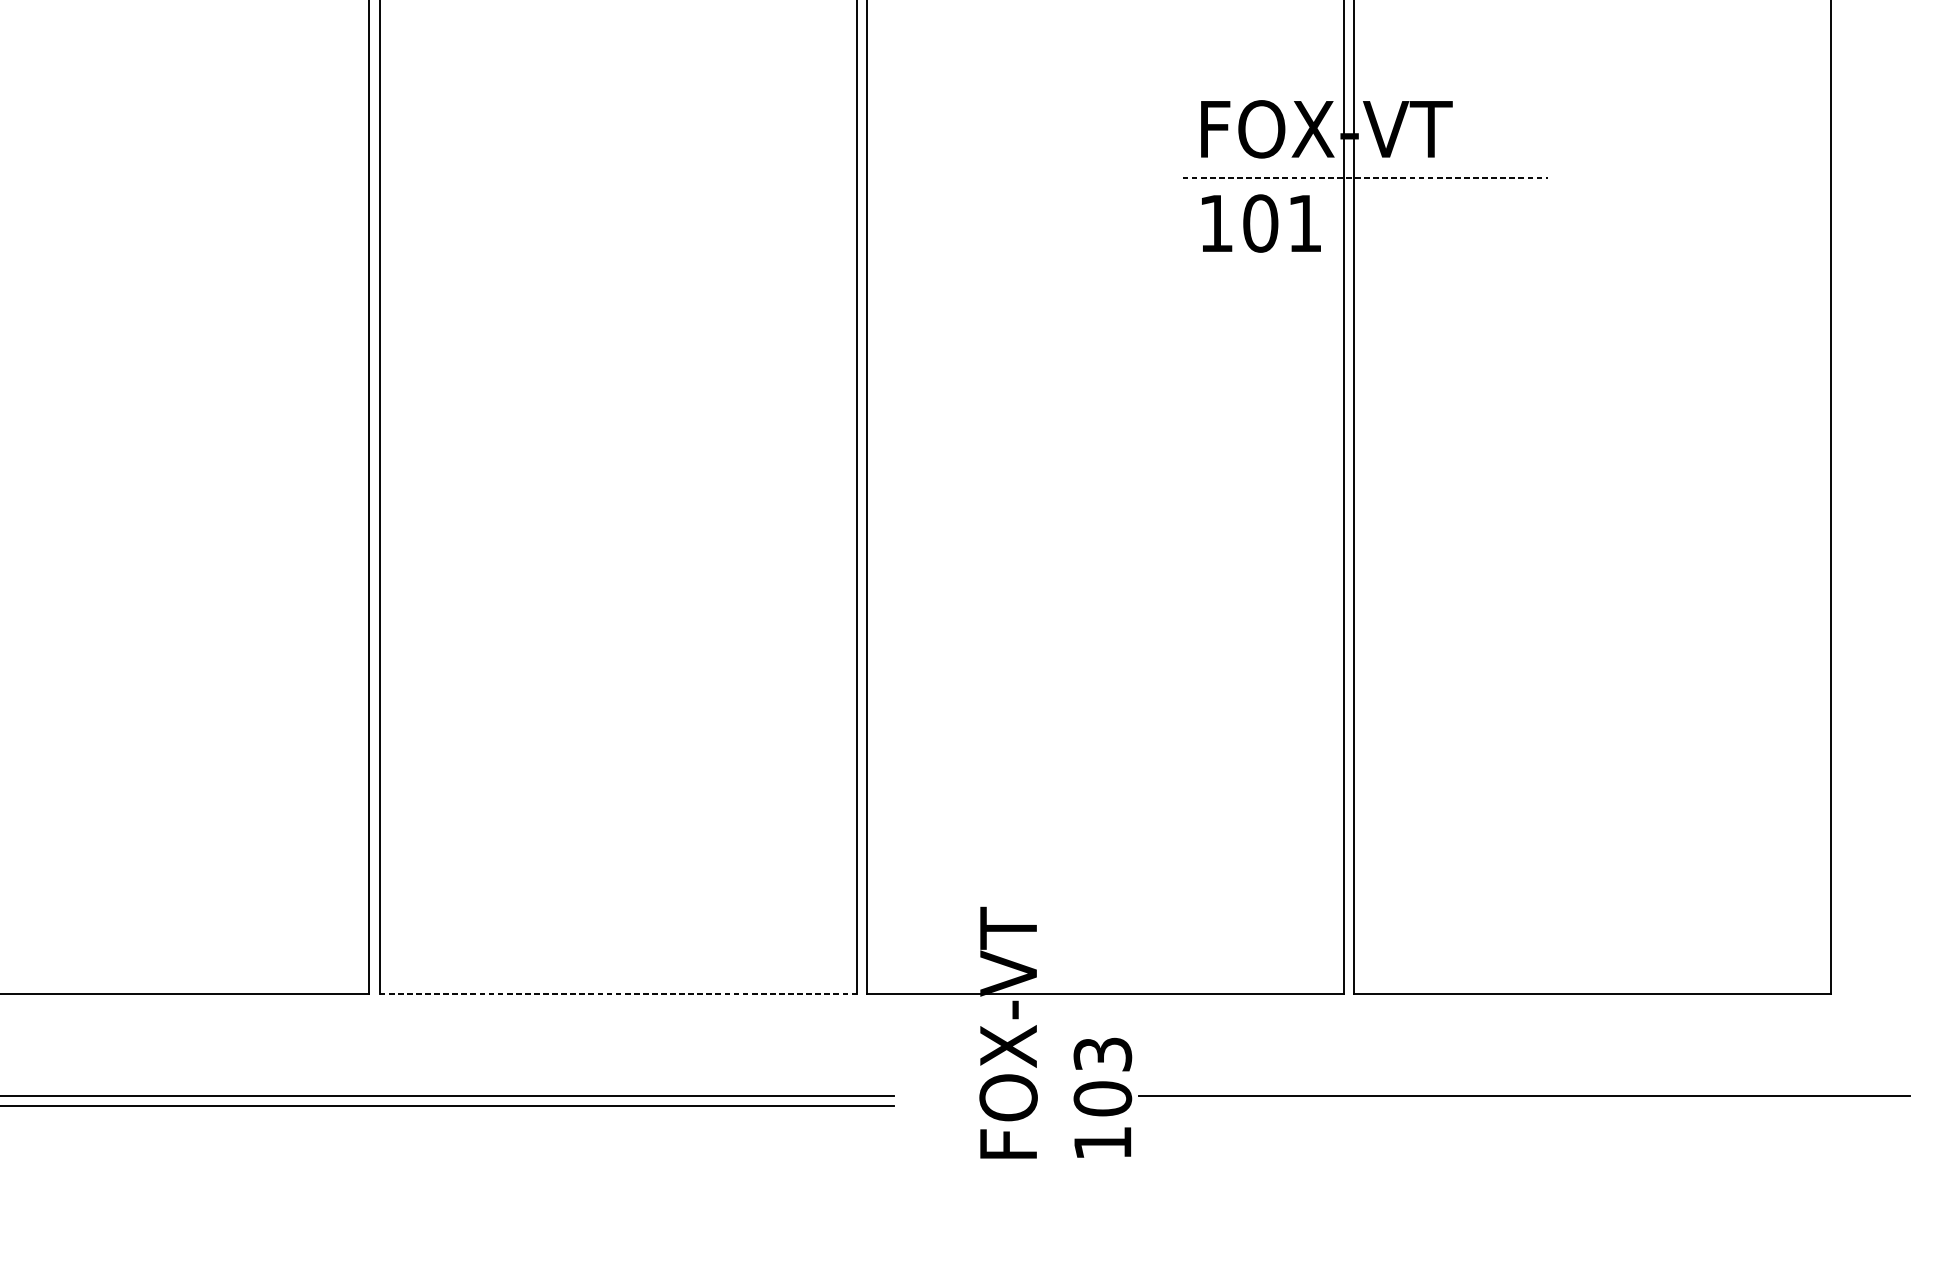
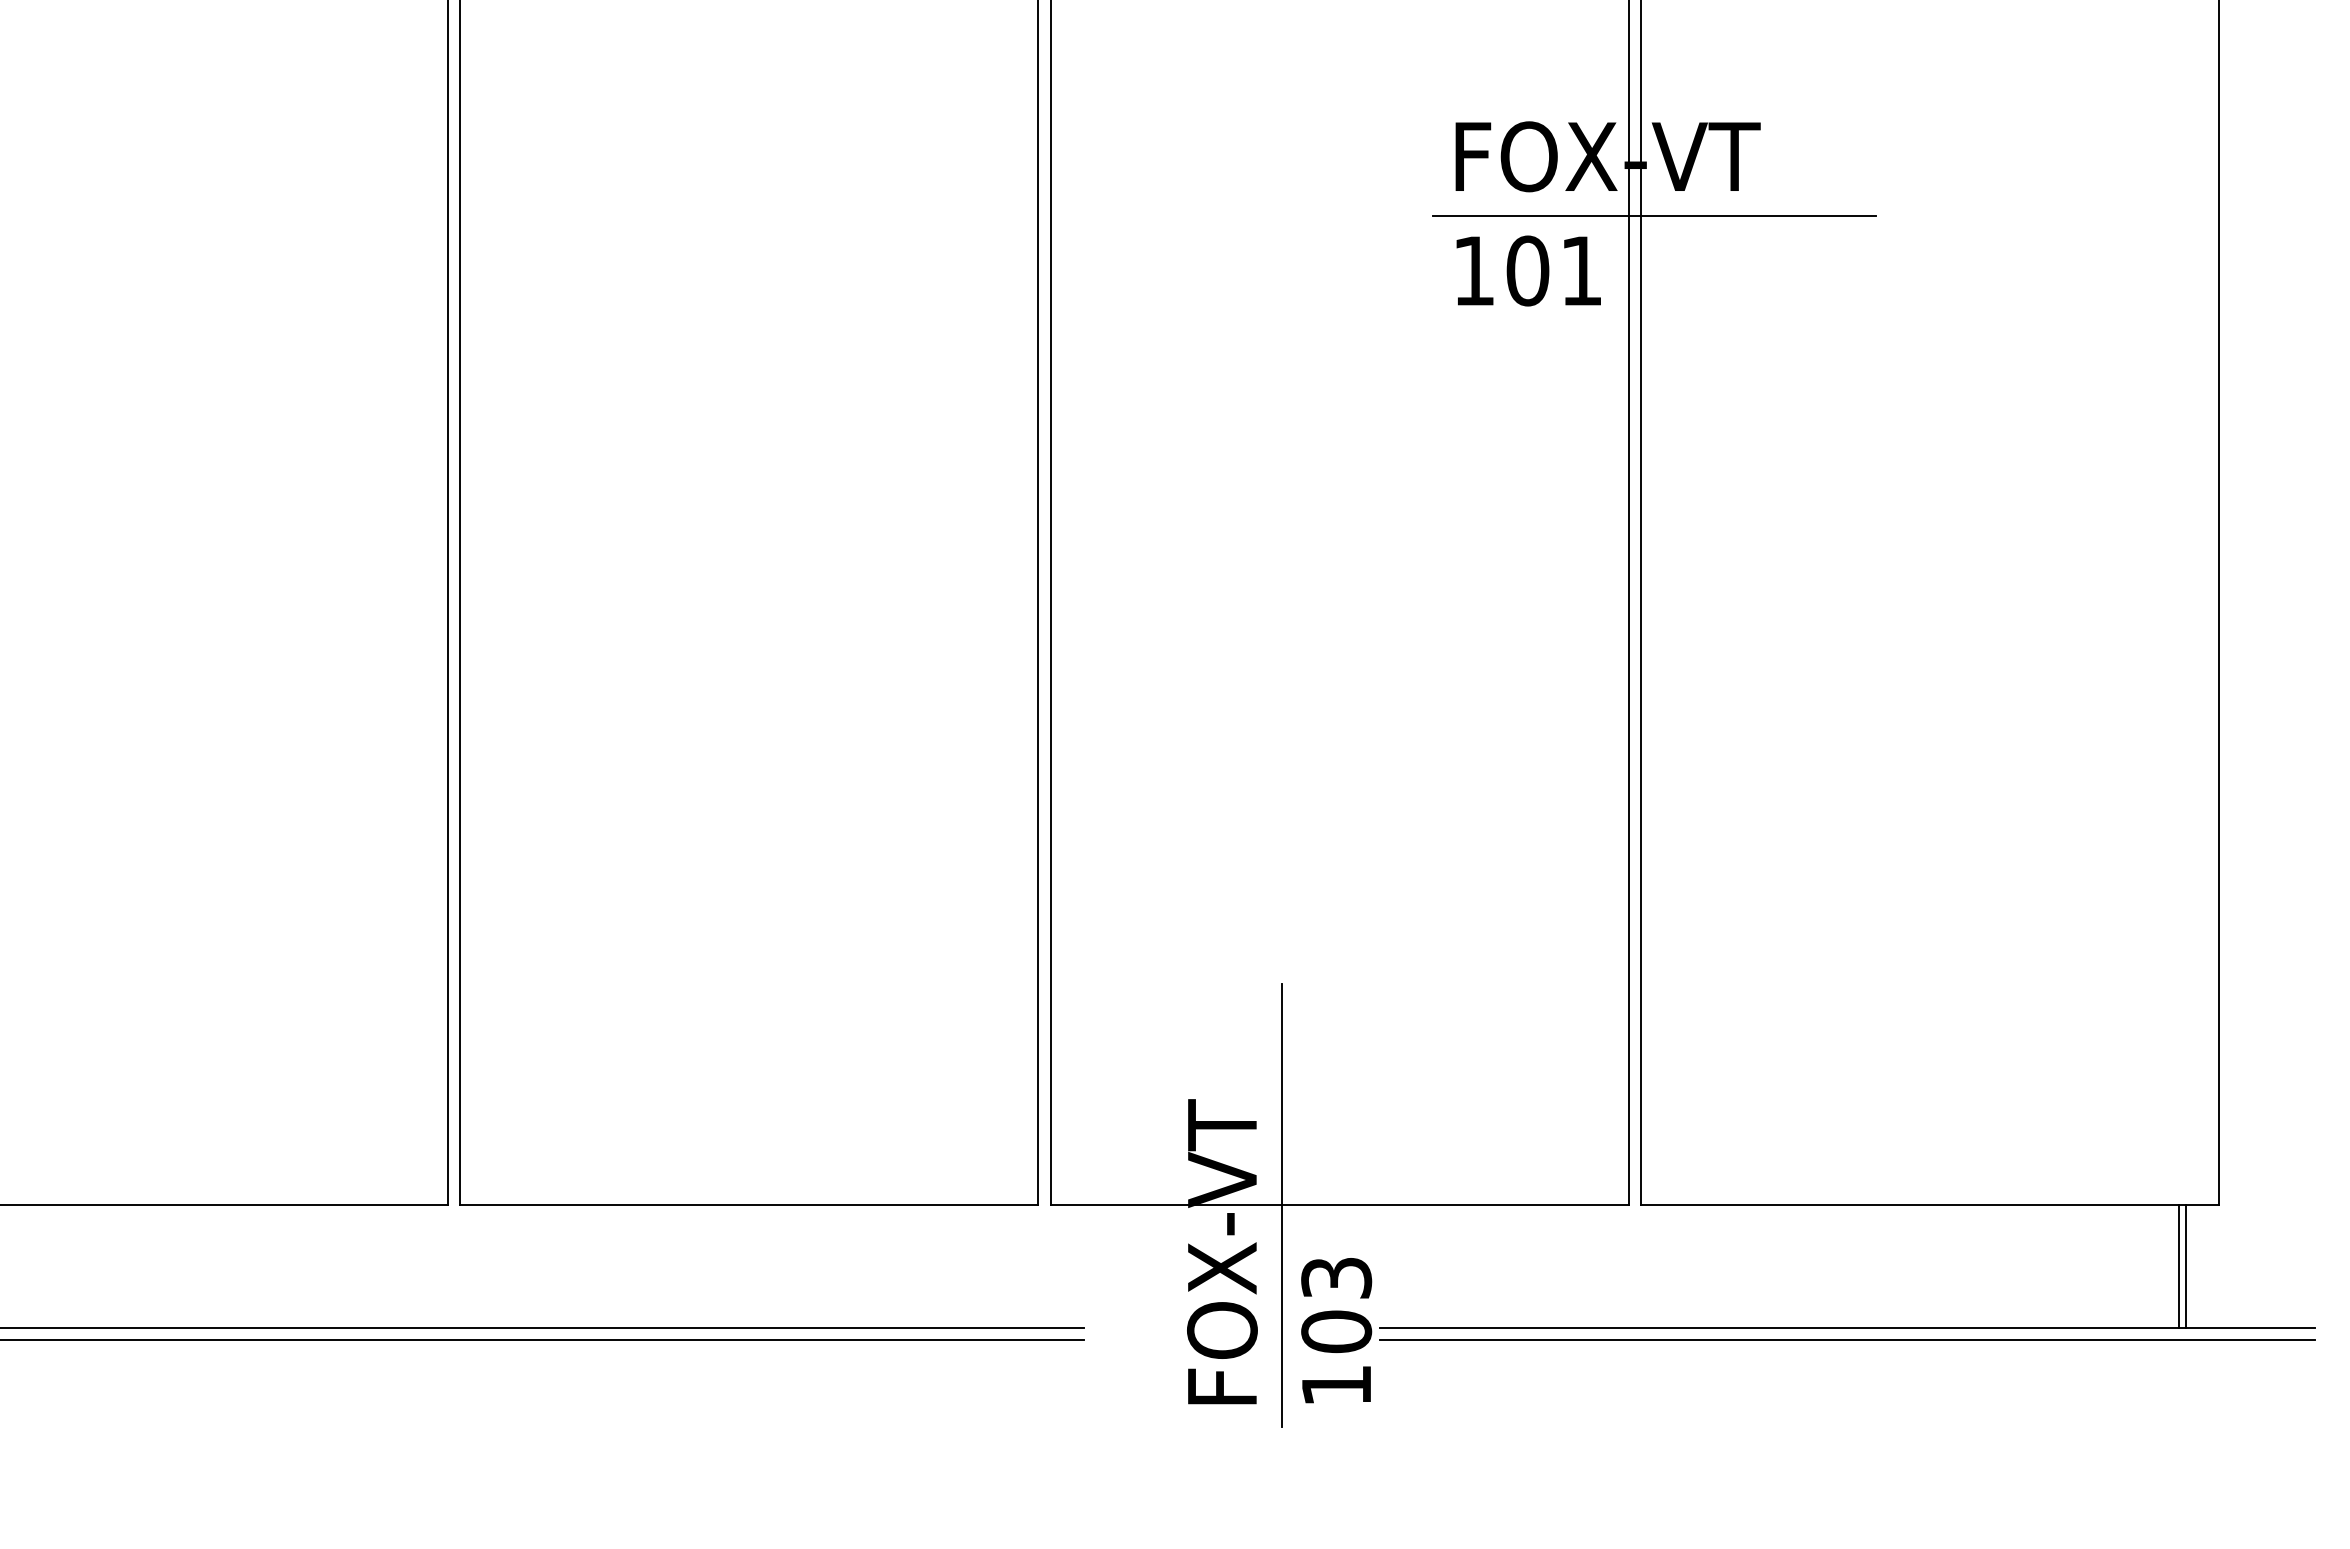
line: (1365, 178) -> (1655, 216), dashed -> solid
line: (1057, 993) -> (1281, 1204), added
line: (618, 994) -> (749, 1205), dashed -> solid
line: (1798, 1044) -> (2179, 1266), added
line: (1803, 1044) -> (2185, 1266), added
line: (1524, 1106) -> (1847, 1340), added

